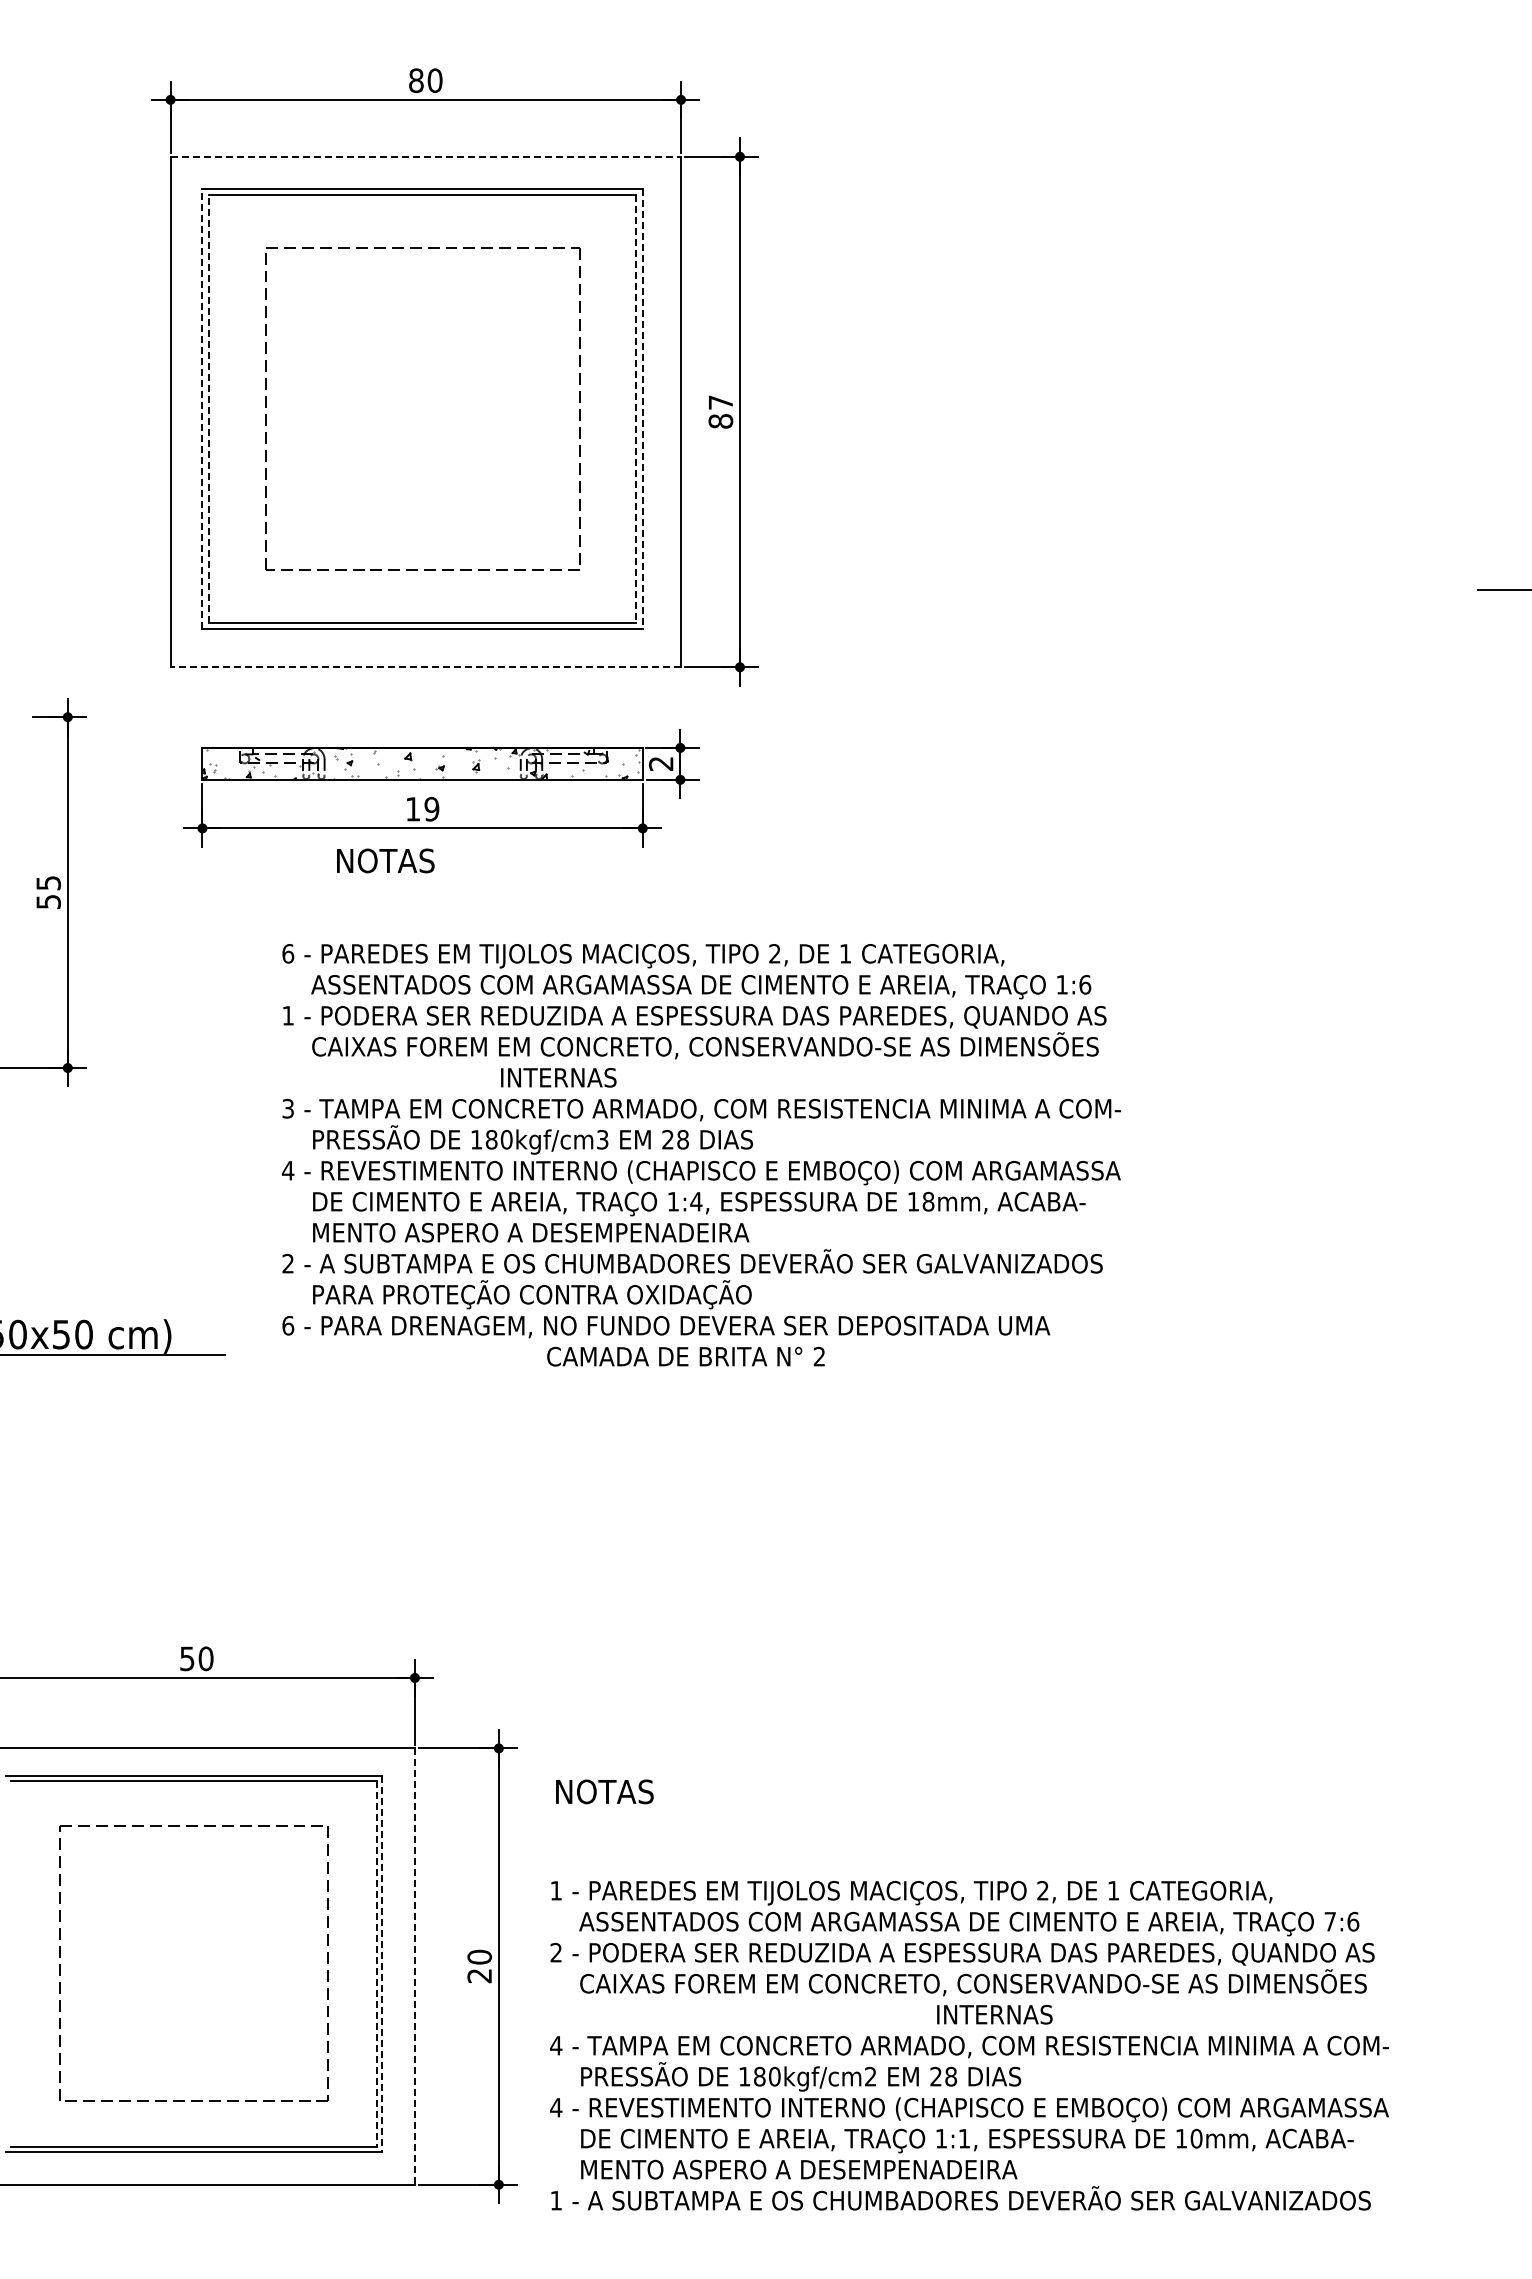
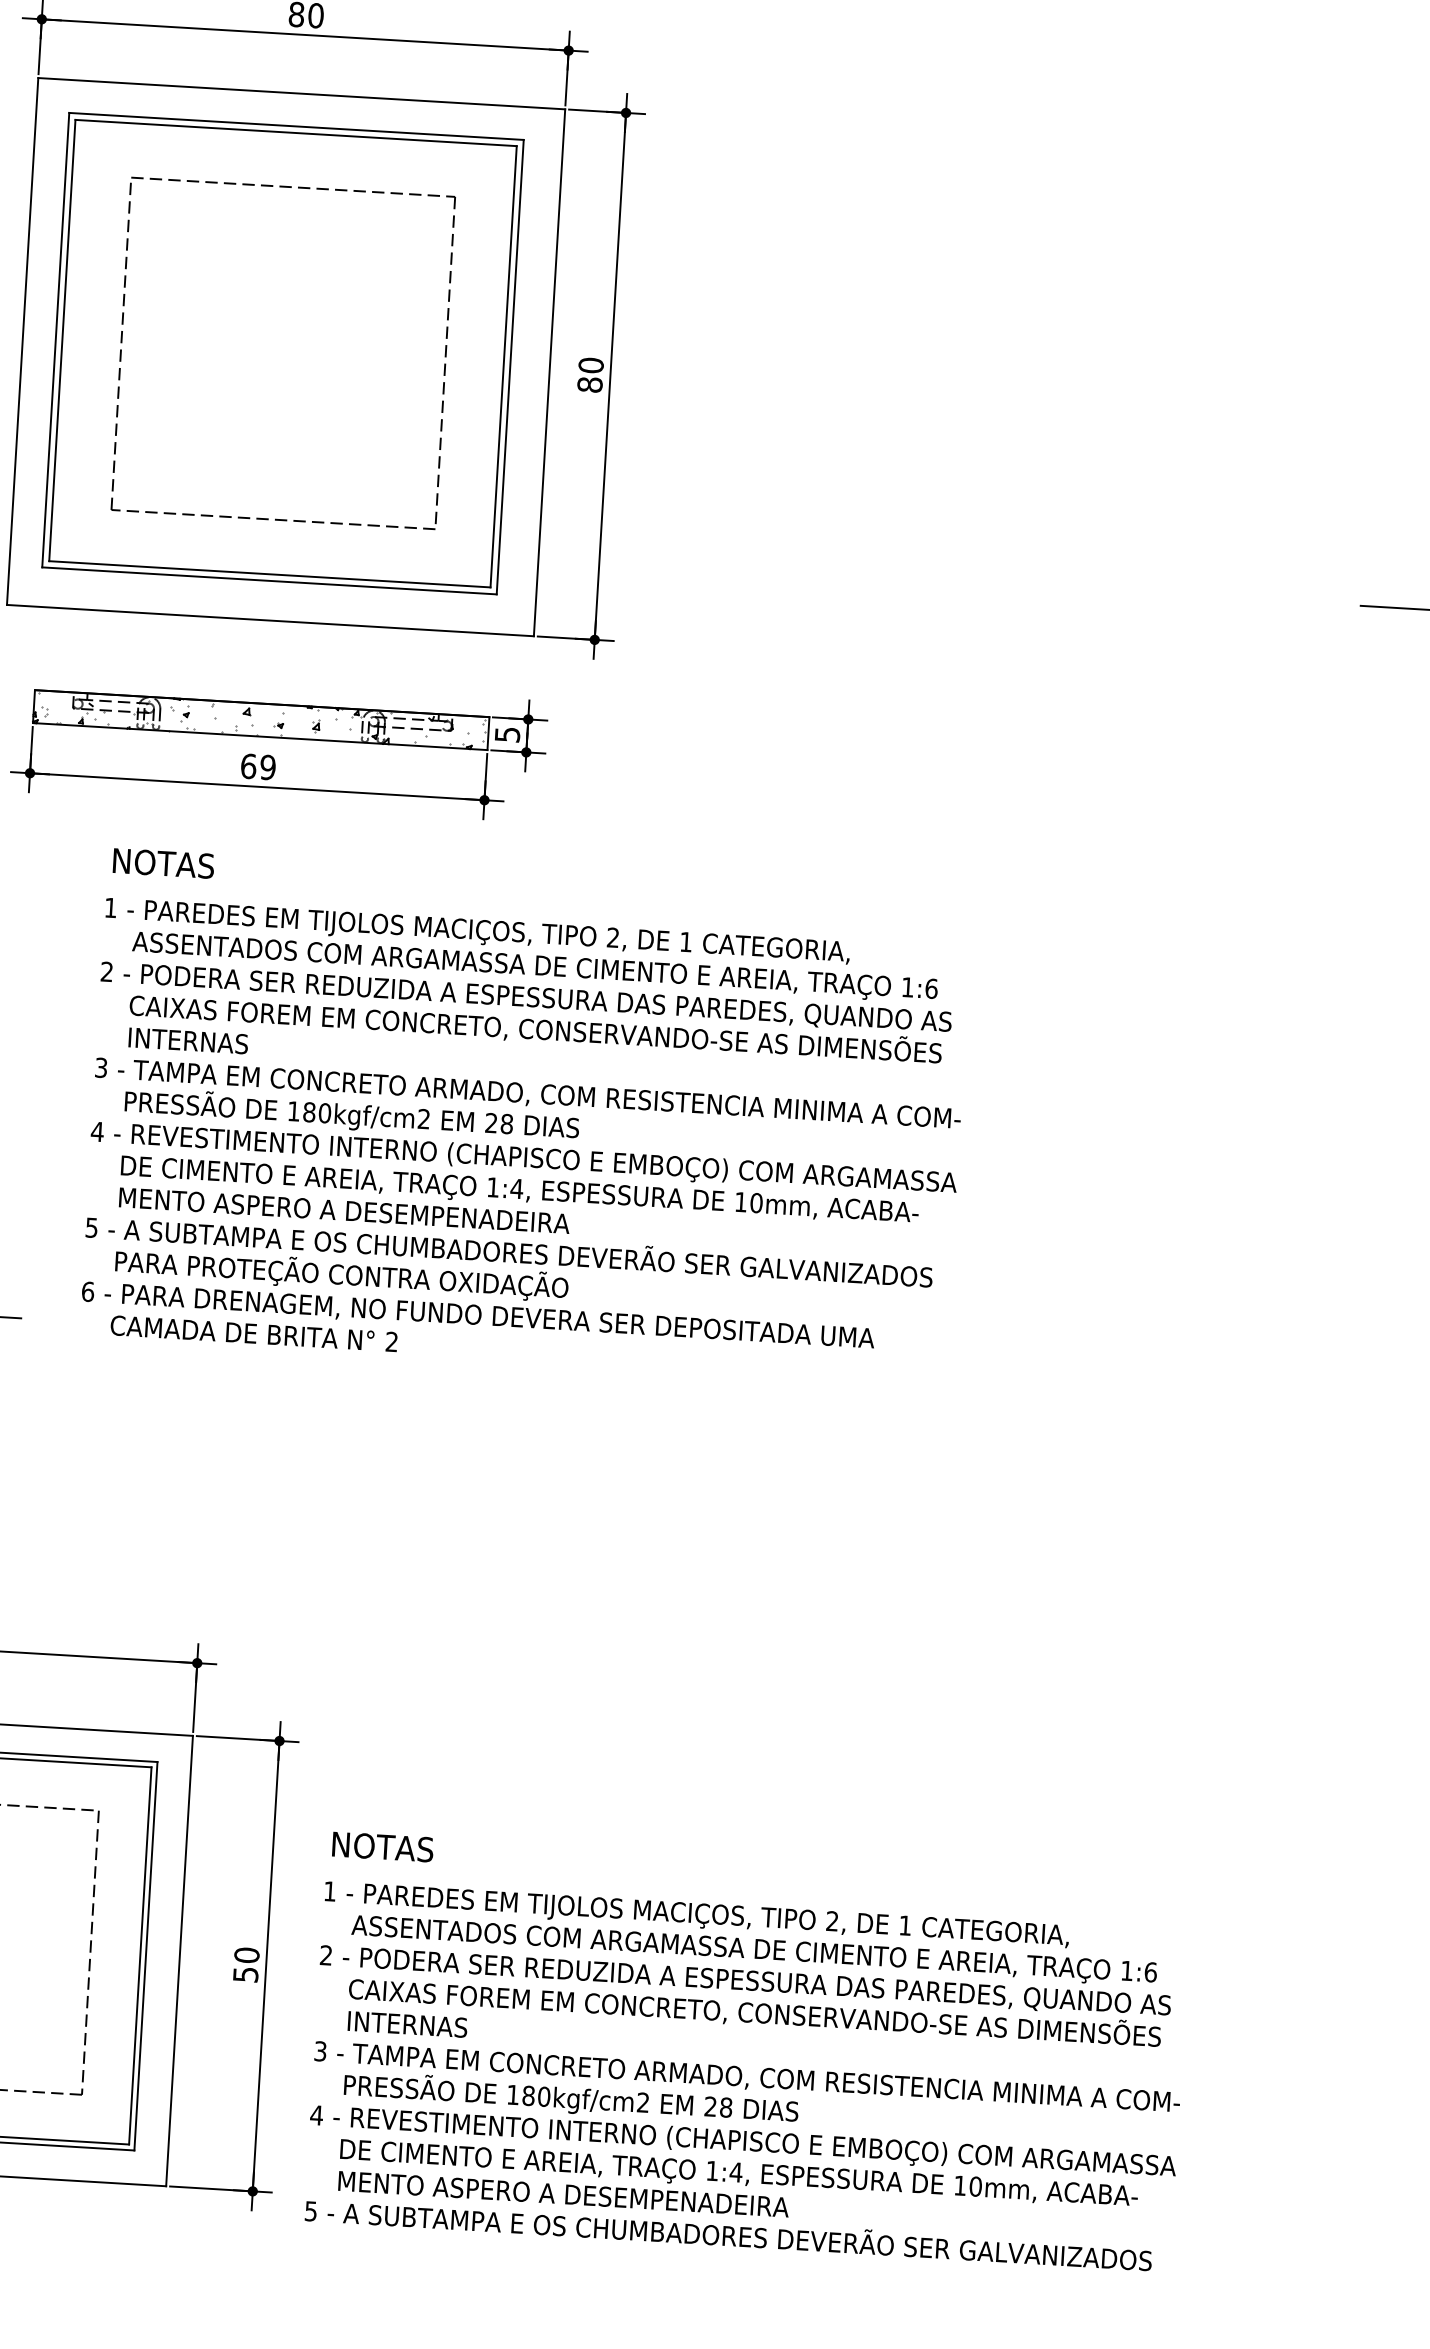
line: (426, 156) -> (302, 93), dashed -> solid
text: (720, 402) -> (590, 365), 87 -> 80
line: (202, 408) -> (55, 339), dashed -> solid
line: (208, 408) -> (61, 340), dashed -> solid
line: (636, 408) -> (503, 366), dashed -> solid
line: (642, 409) -> (509, 367), dashed -> solid
line: (425, 667) -> (270, 620), dashed -> solid
text: (661, 763) -> (507, 734), 2 -> 5
text: (413, 809) -> (249, 766), 19 -> 69
text: (385, 860) -> (163, 863), moved
text: (288, 953) -> (111, 907), 6 -> 1
text: (287, 1015) -> (106, 971), 1 -> 2
text: (558, 1077) -> (188, 1040), moved
text: (602, 1139) -> (423, 1118), 180kgf/cm3 -> 180kgf/cm2
text: (928, 1201) -> (756, 1202), 18mm, -> 10mm,
text: (287, 1263) -> (91, 1227), 2 -> 5
text: (685, 1356) -> (253, 1333), moved
text: (604, 1791) -> (382, 1846), moved
text: (1329, 1921) -> (1126, 1970), 7:6 -> 1:6
line: (376, 1963) -> (140, 1955), dashed -> solid
line: (382, 1964) -> (146, 1956), dashed -> solid
line: (414, 1967) -> (179, 1961), dashed -> solid
text: (479, 1976) -> (245, 1975), 20 -> 50
text: (994, 2014) -> (407, 2024), moved
text: (556, 2045) -> (320, 2051), 4 -> 3
text: (964, 2138) -> (736, 2172), 1:1, -> 1:4,
text: (555, 2200) -> (310, 2211), 1 -> 5

